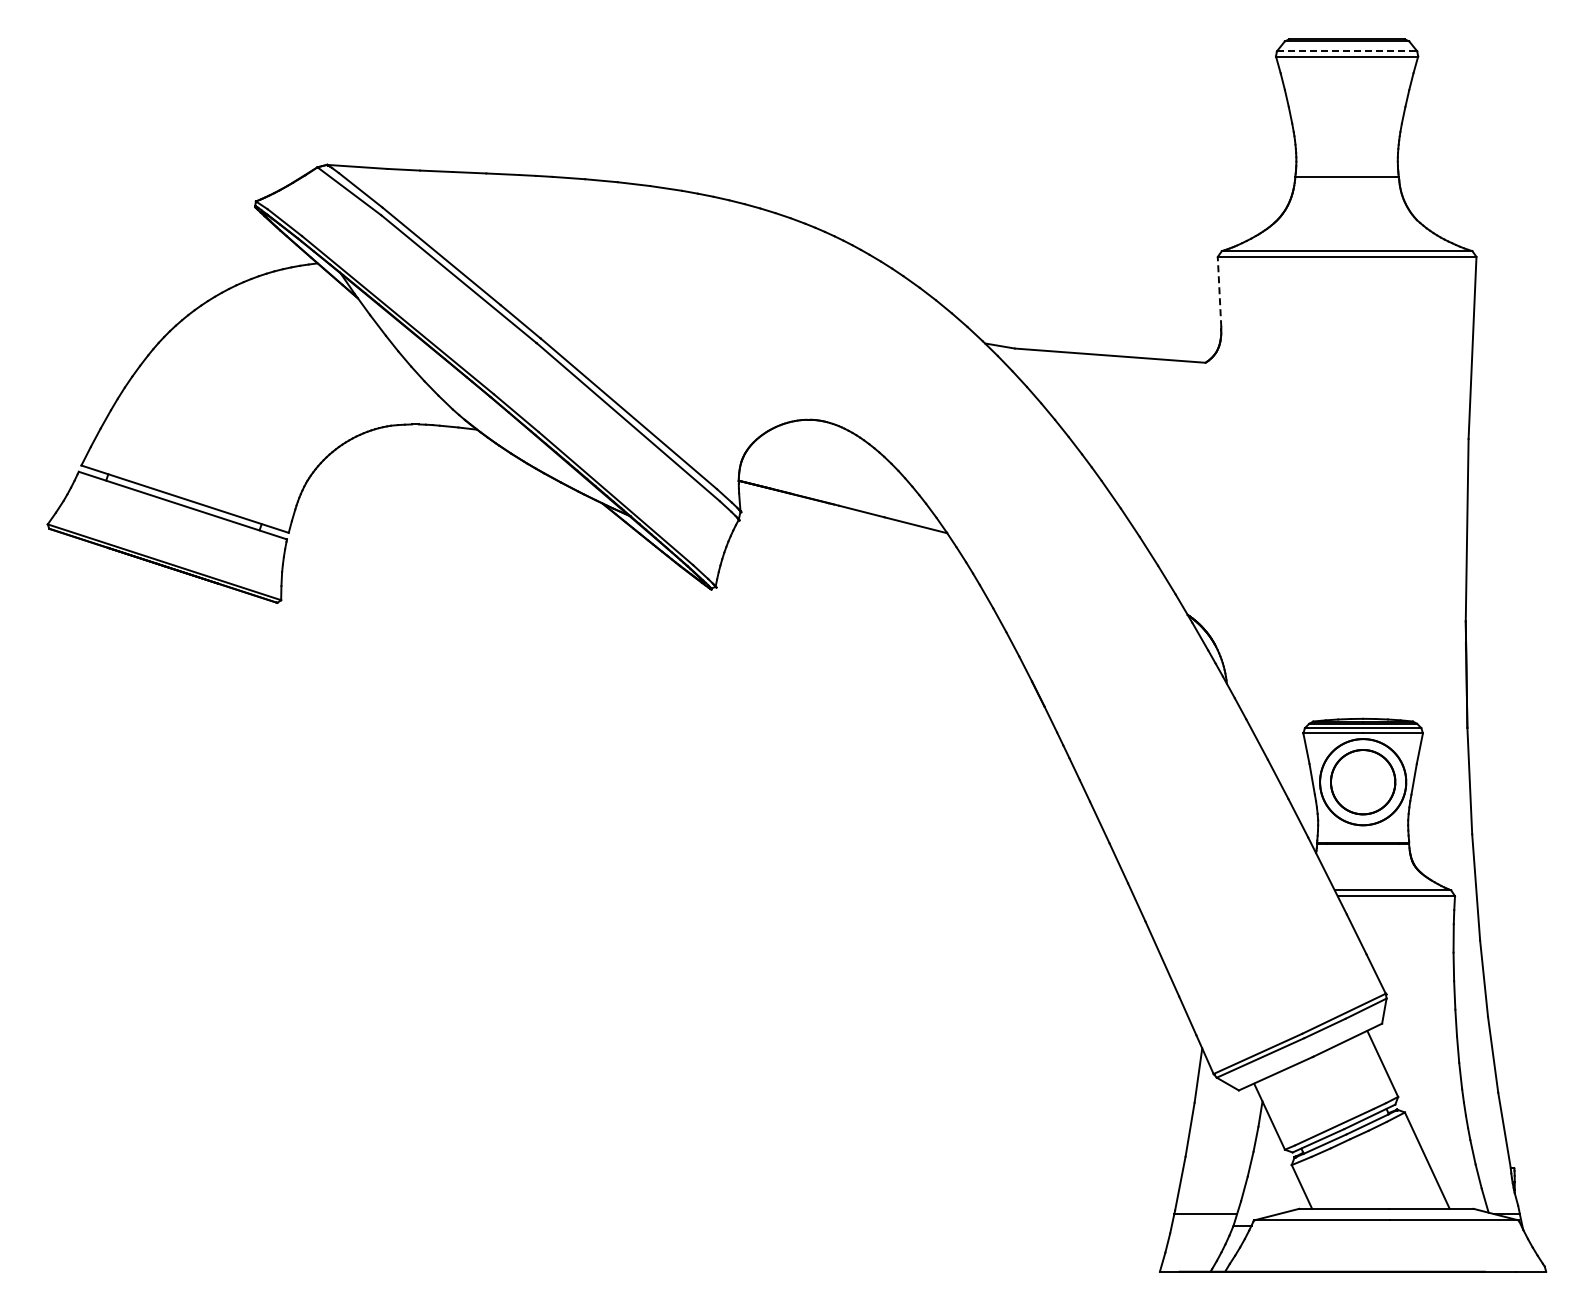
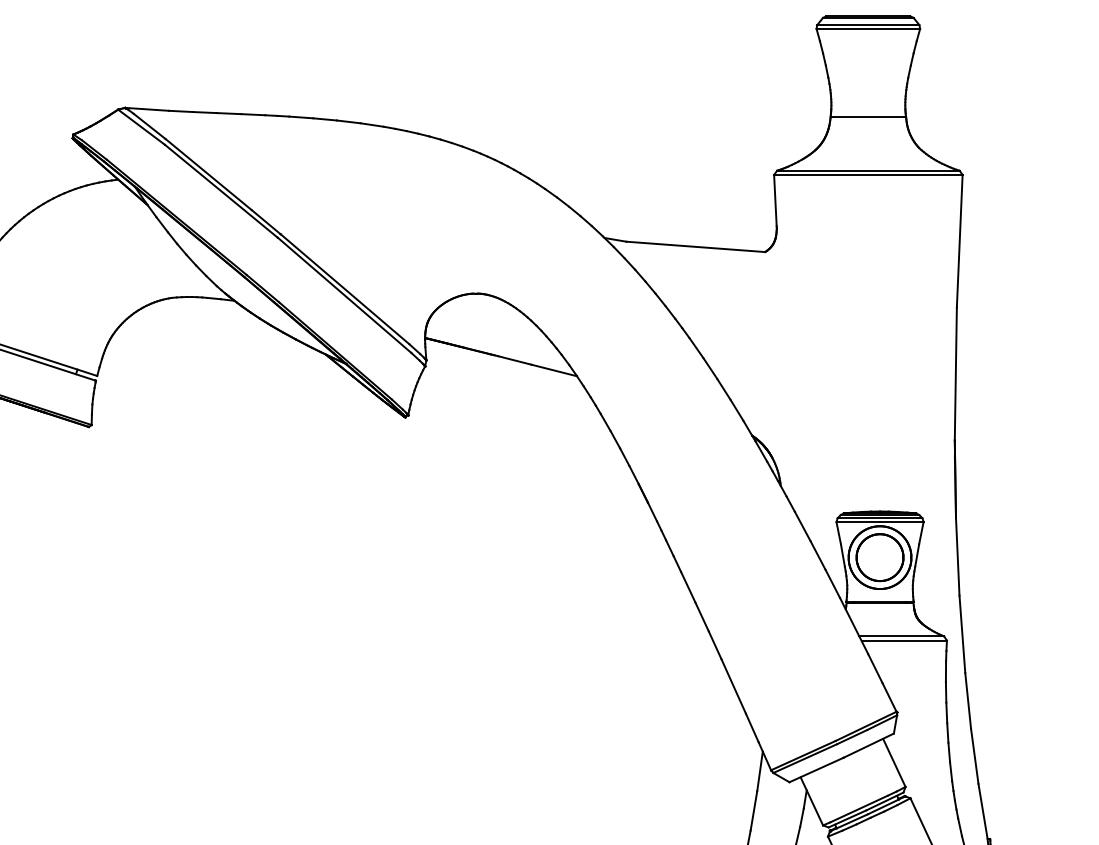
line: (1347, 51) -> (868, 25), dashed -> solid
line: (1219, 291) -> (775, 200), dashed -> solid

